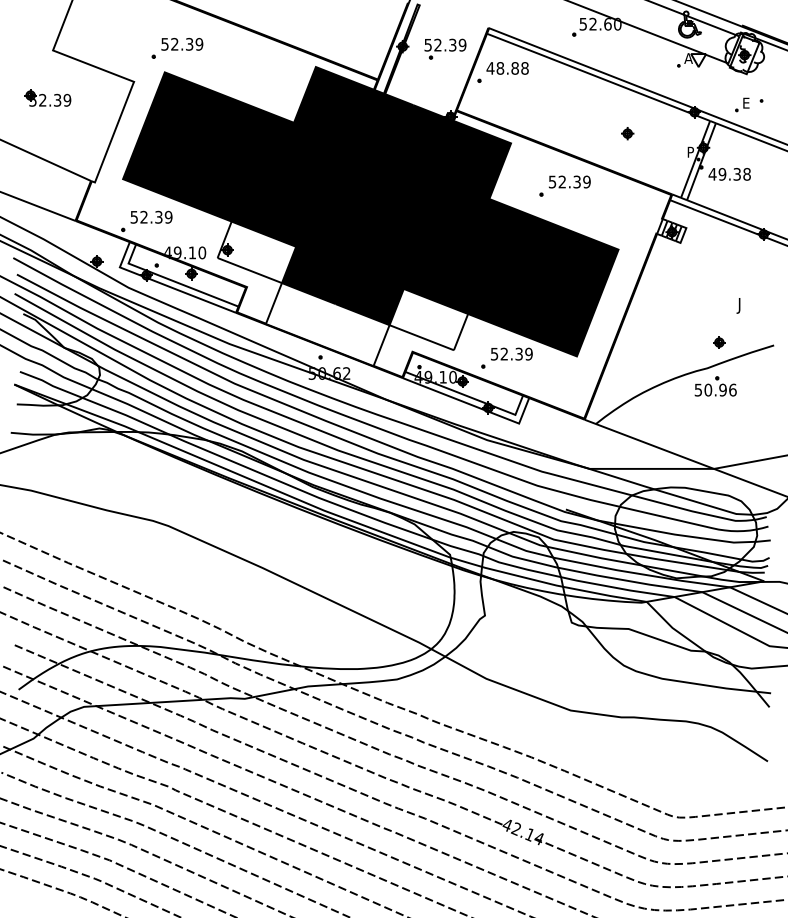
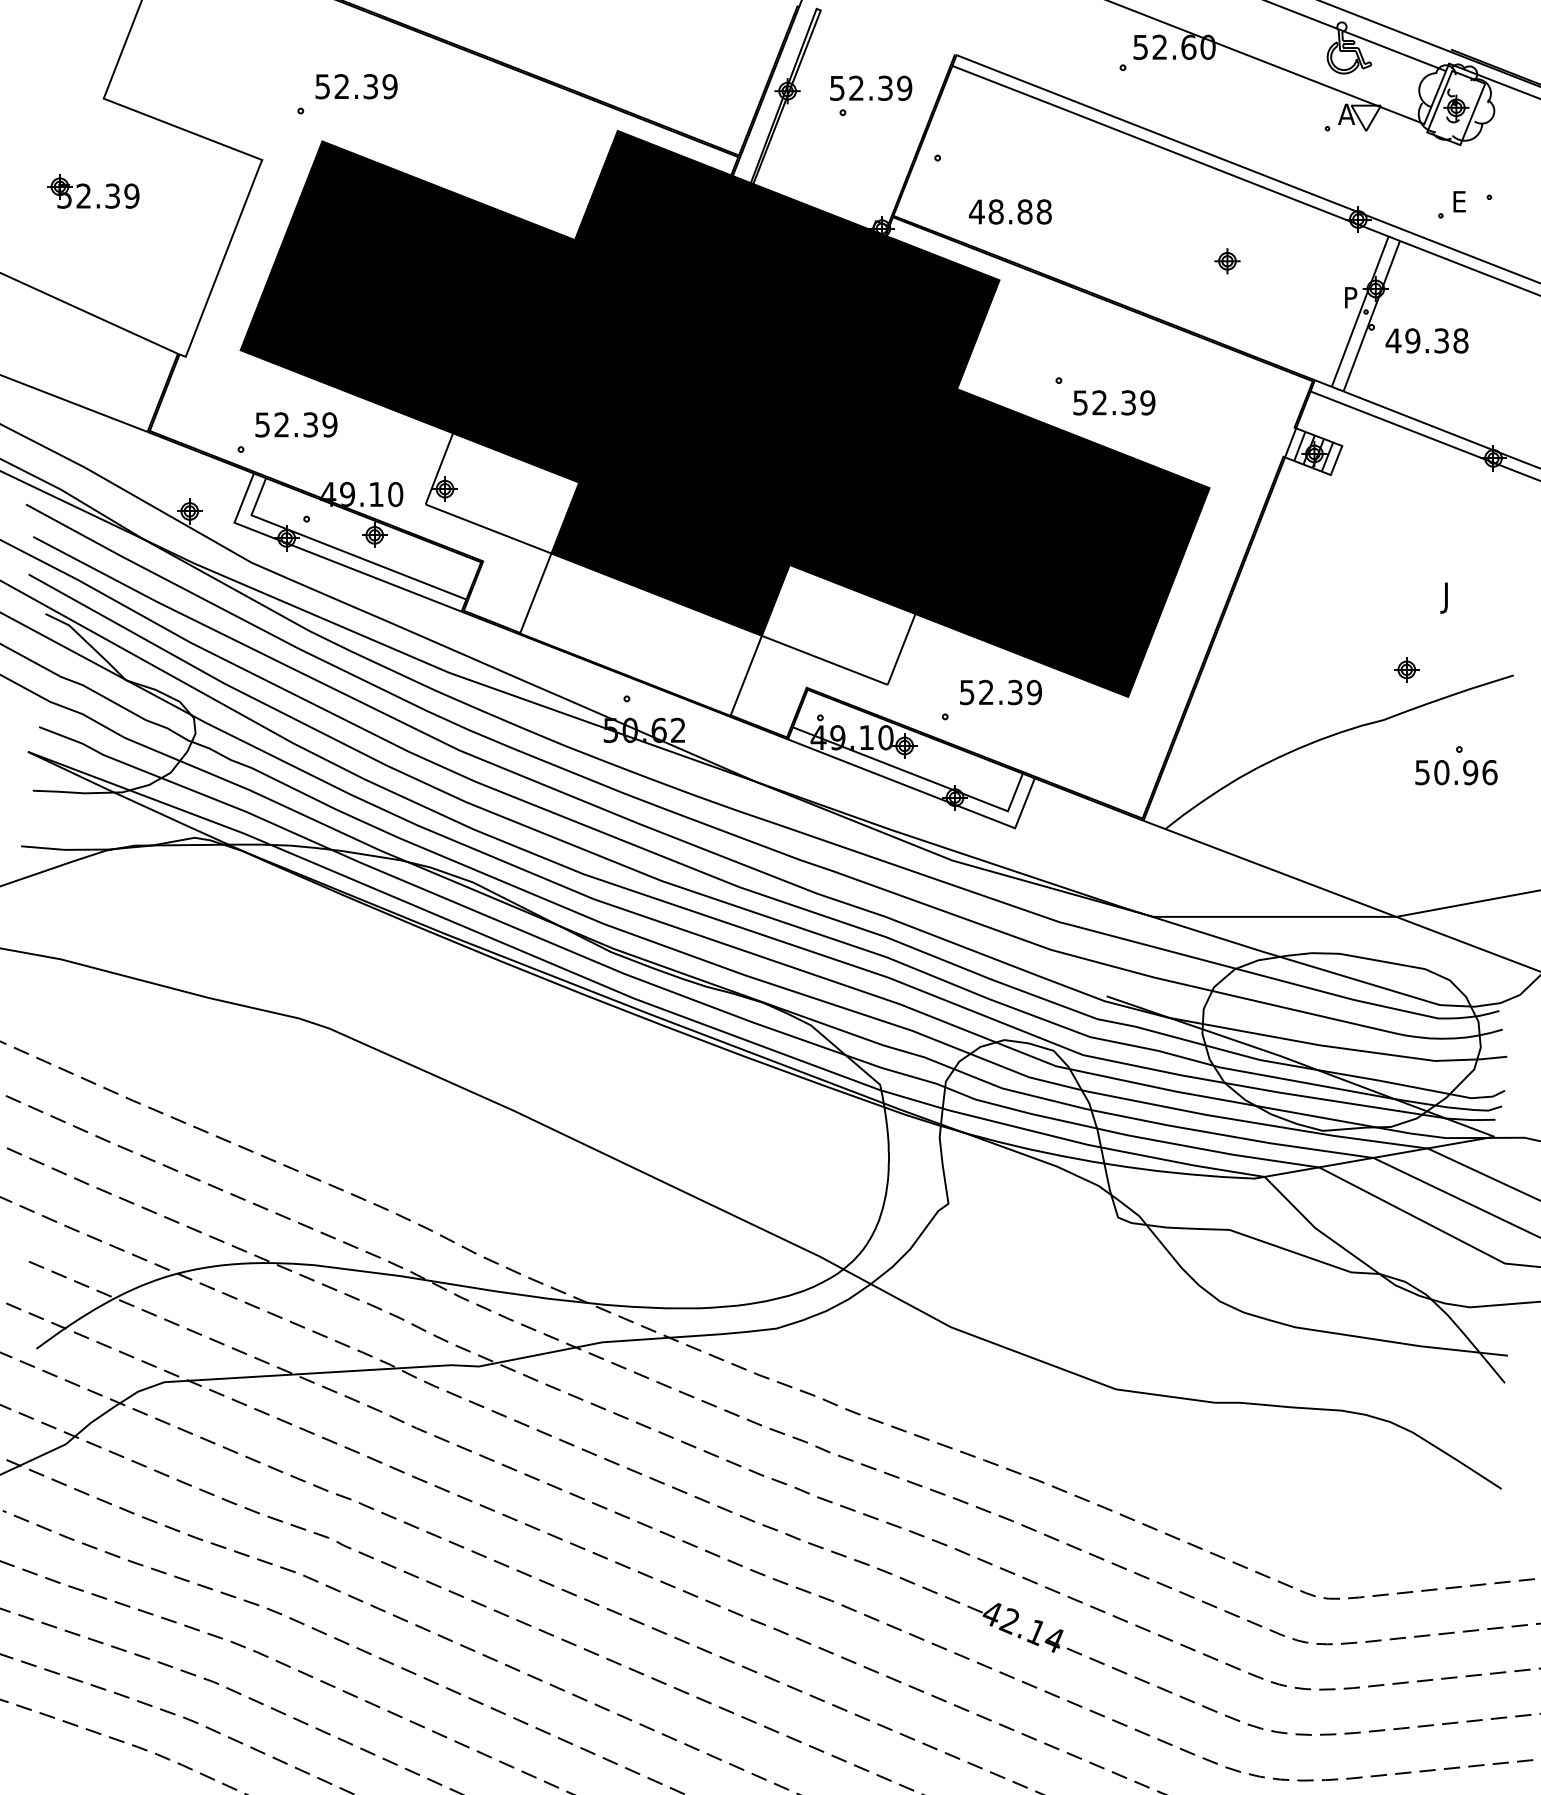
text: (507, 68) -> (1010, 212), moved
text: (569, 181) -> (1113, 401), moved
part: (715, 386) -> (1455, 765), moved

